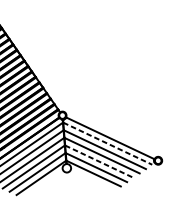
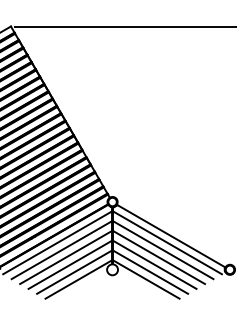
line: (107, 143) -> (167, 242), dashed -> solid
line: (100, 162) -> (155, 265), dashed -> solid

